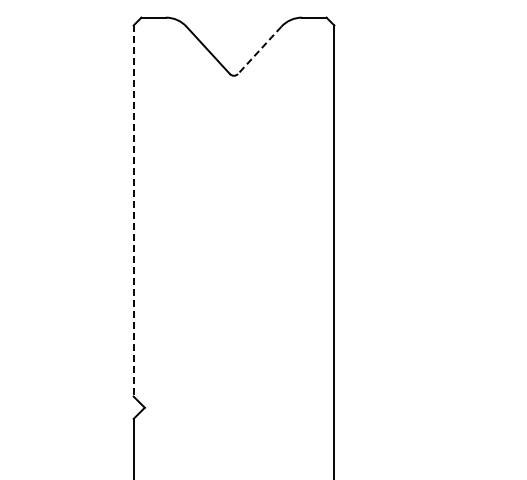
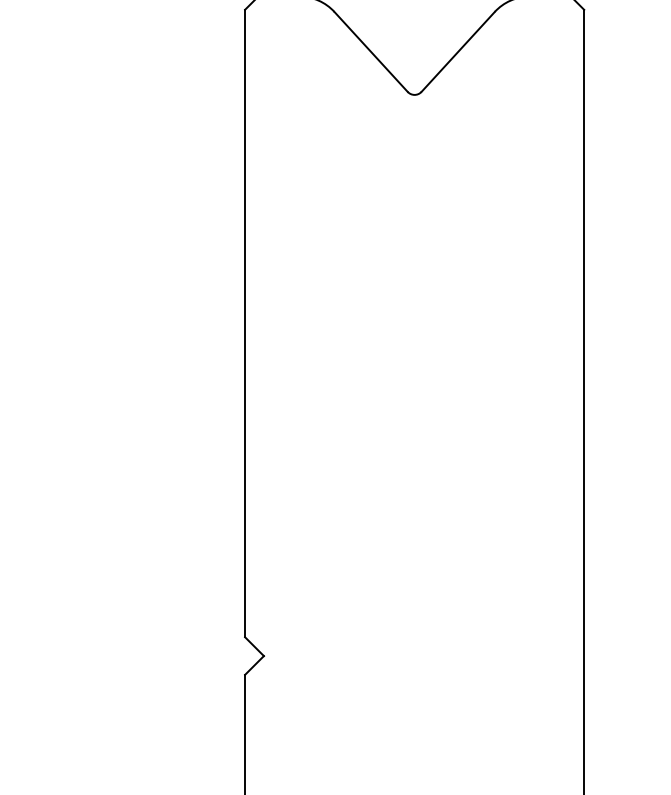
line: (259, 50) -> (457, 52), dashed -> solid
line: (133, 211) -> (244, 324), dashed -> solid

